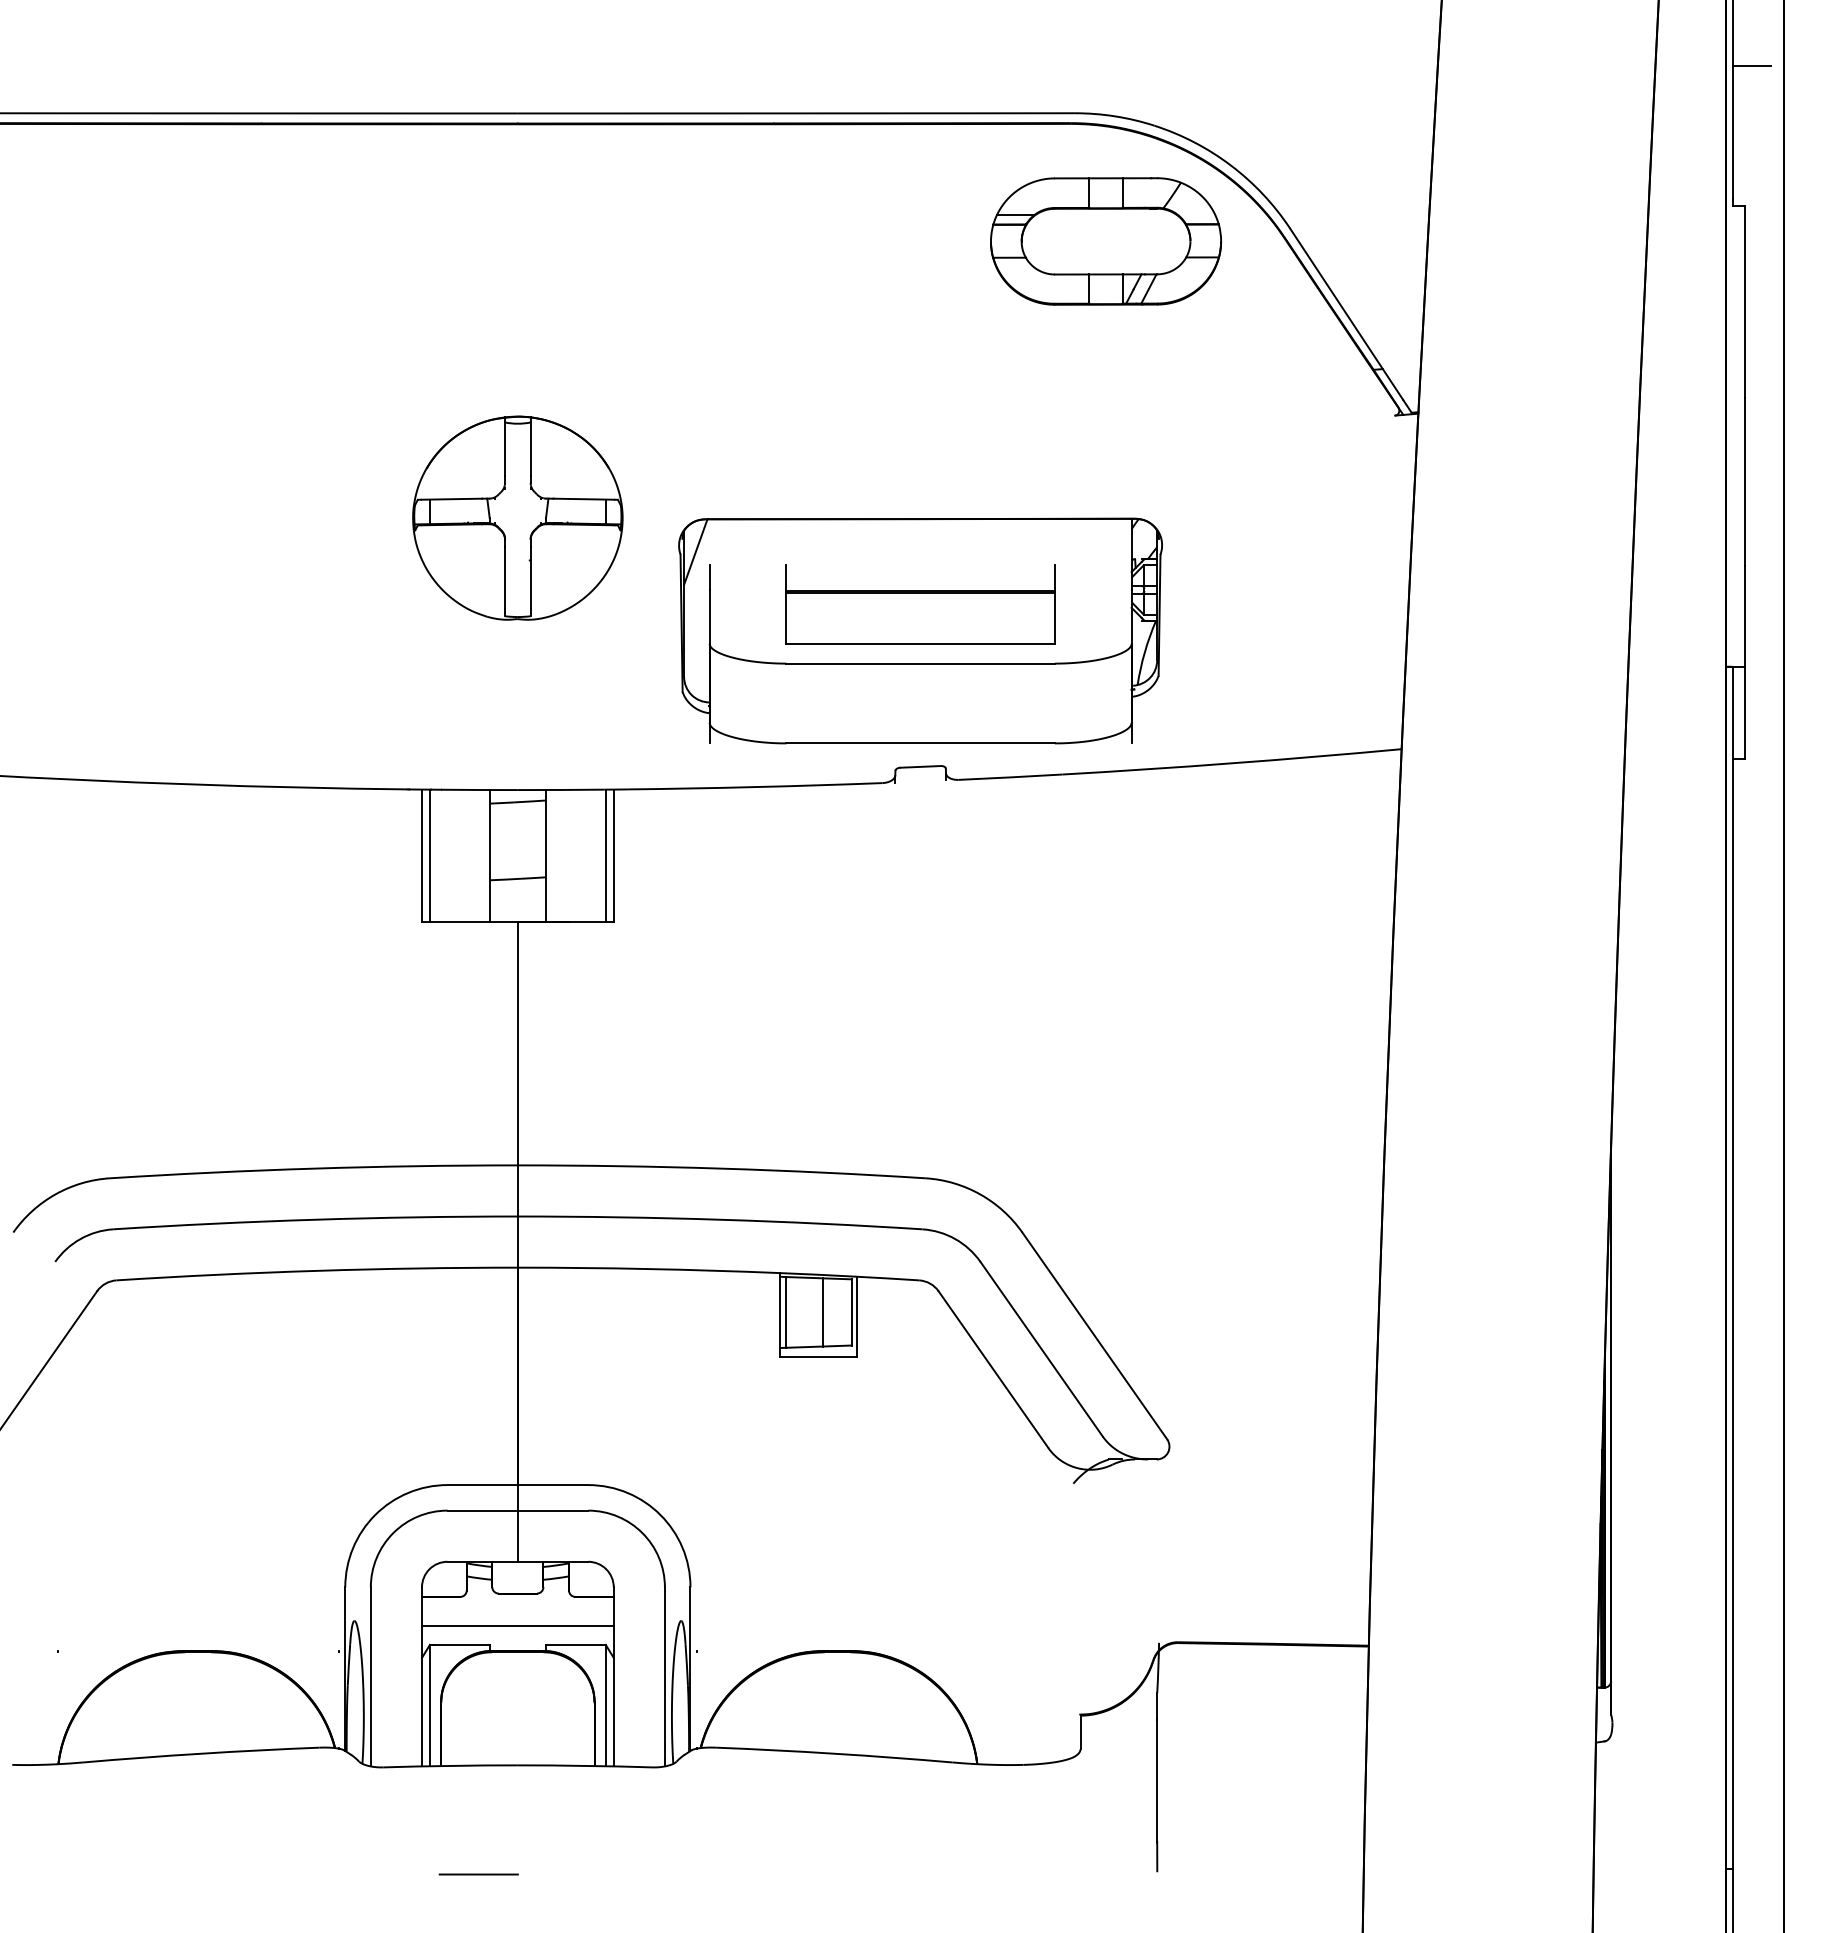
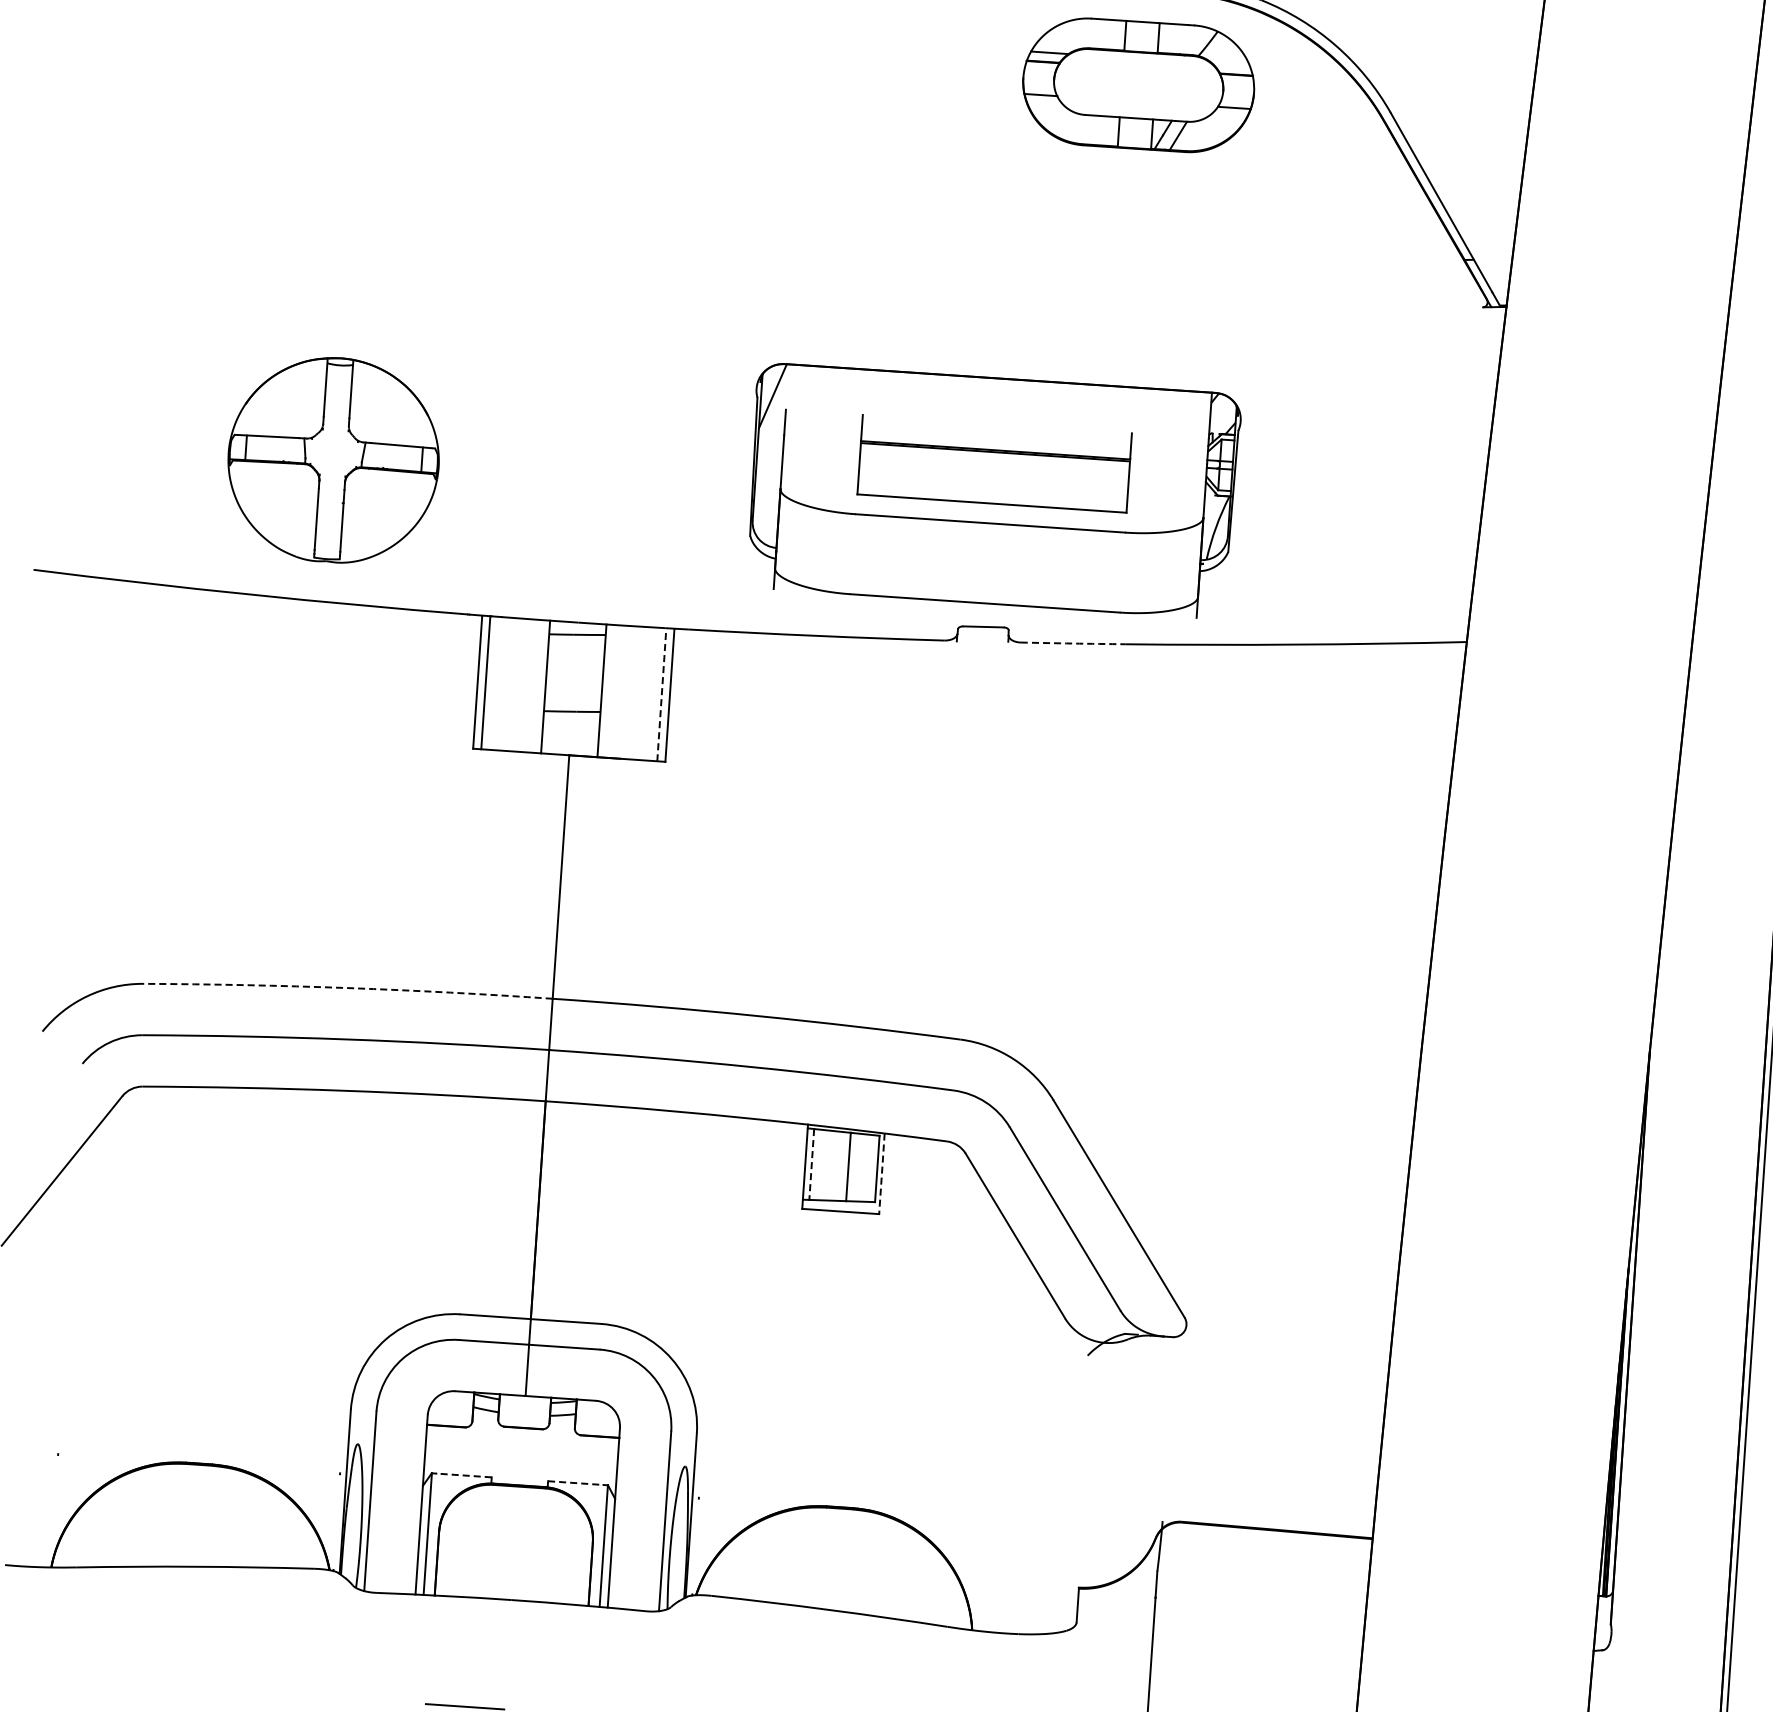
part: (1106, 241) -> (1139, 85), moved
part: (517, 517) -> (333, 459), moved
arc: (1010, 777) -> (1072, 643), solid -> dashed
line: (605, 855) -> (661, 694), solid -> dashed
arc: (313, 1168) -> (347, 987), solid -> dashed
line: (786, 1312) -> (811, 1164), solid -> dashed
line: (856, 1317) -> (881, 1174), solid -> dashed
line: (517, 1625) -> (520, 1459), removed
line: (462, 1644) -> (464, 1475), solid -> dashed
line: (573, 1644) -> (575, 1482), solid -> dashed

